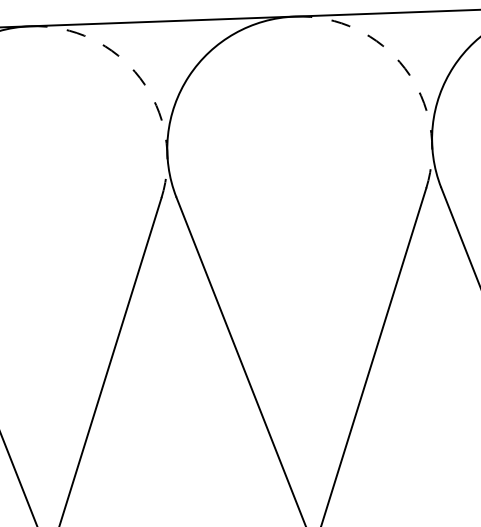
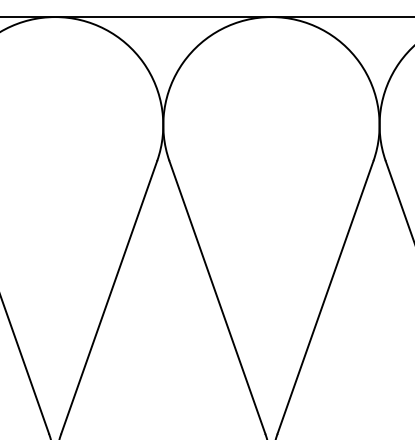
arc: (404, 68) -> (359, 62), dashed -> solid
arc: (140, 77) -> (143, 62), dashed -> solid

